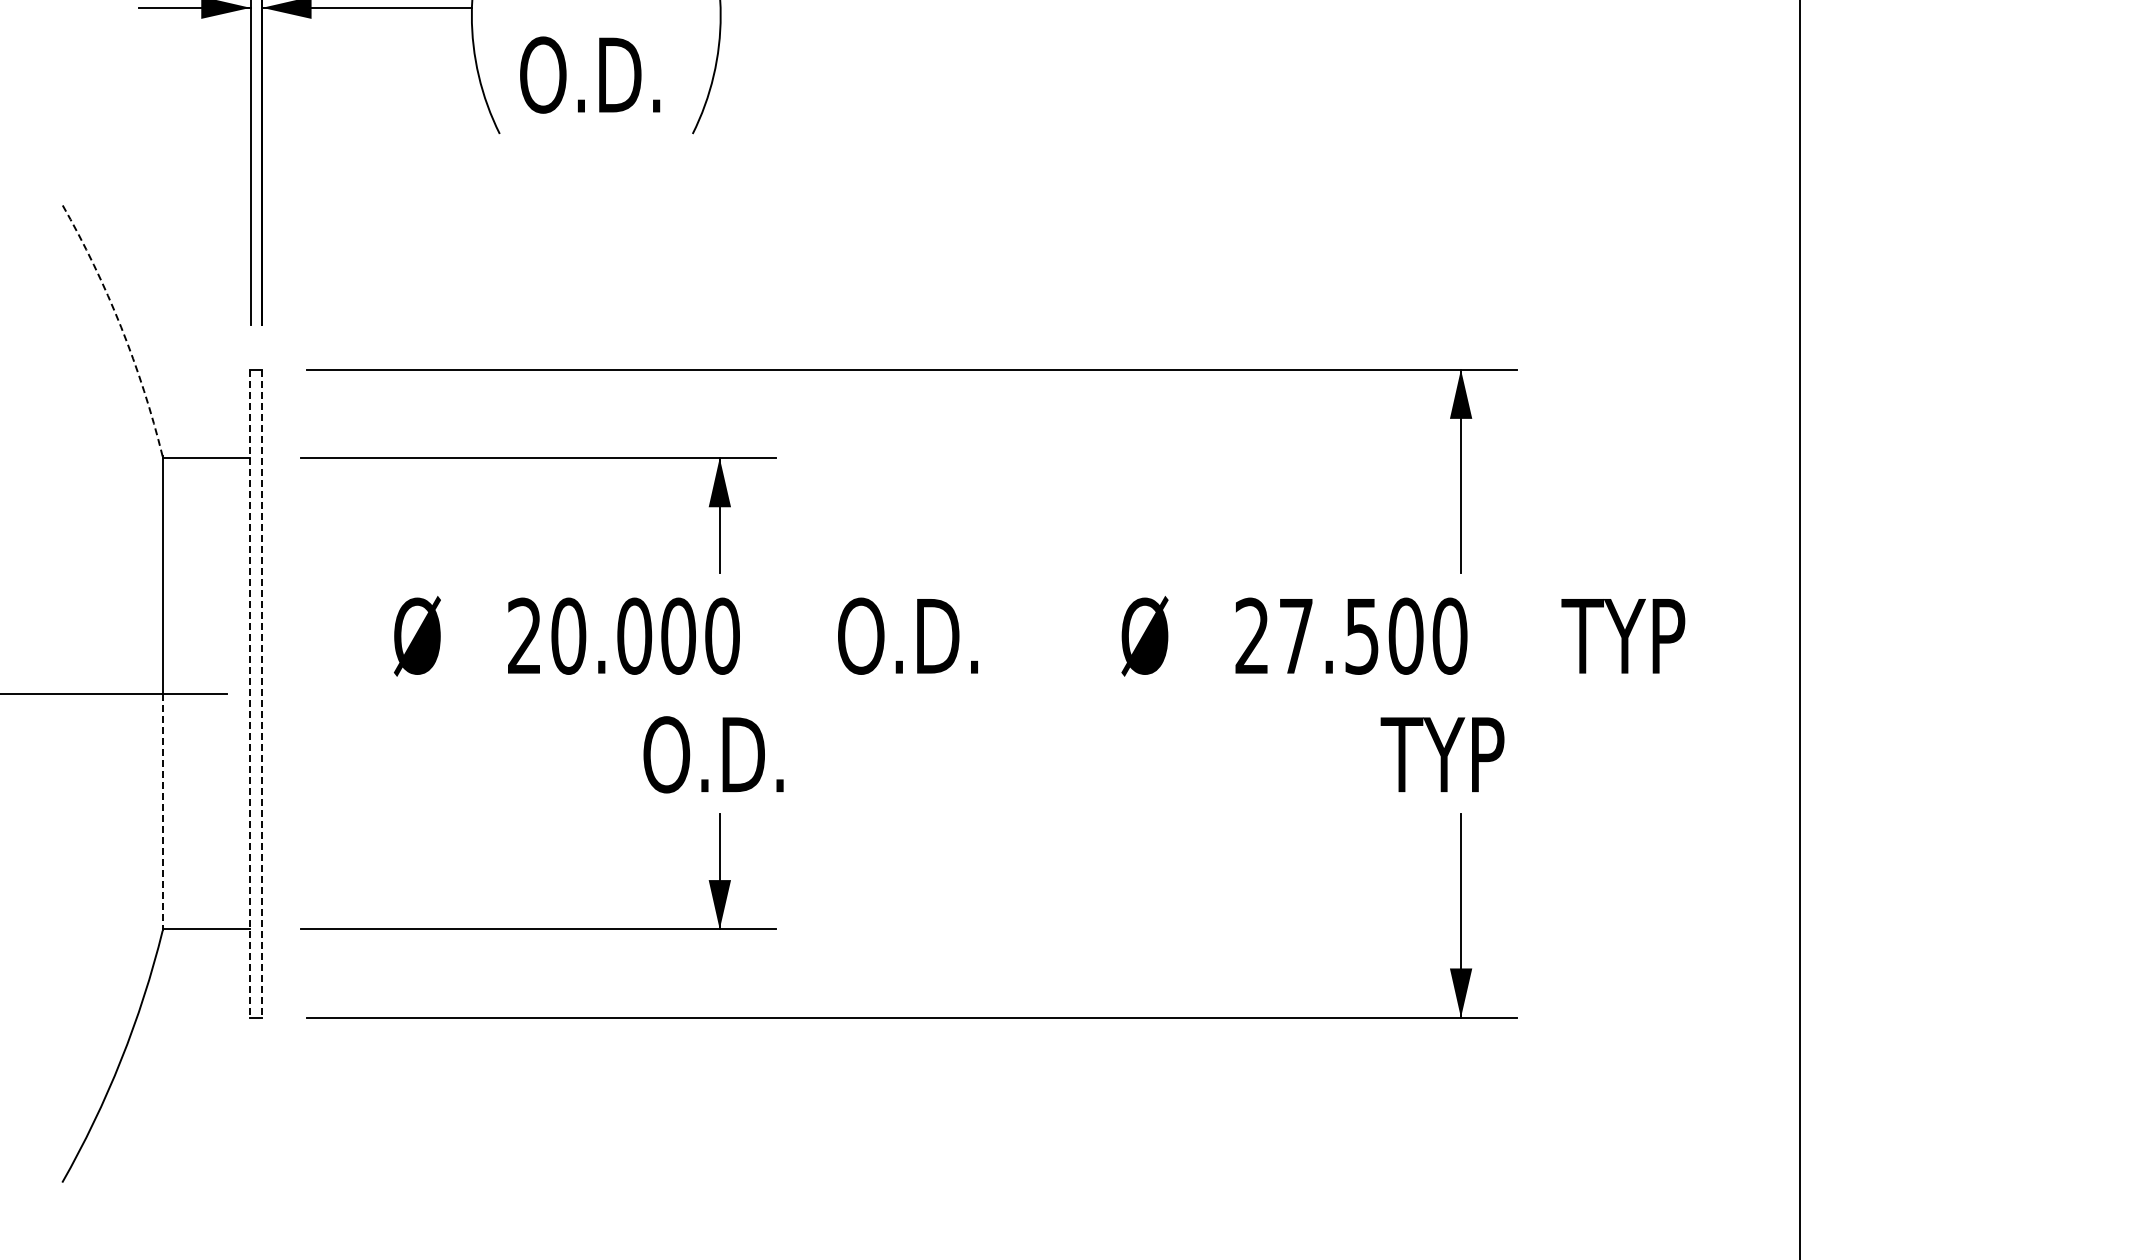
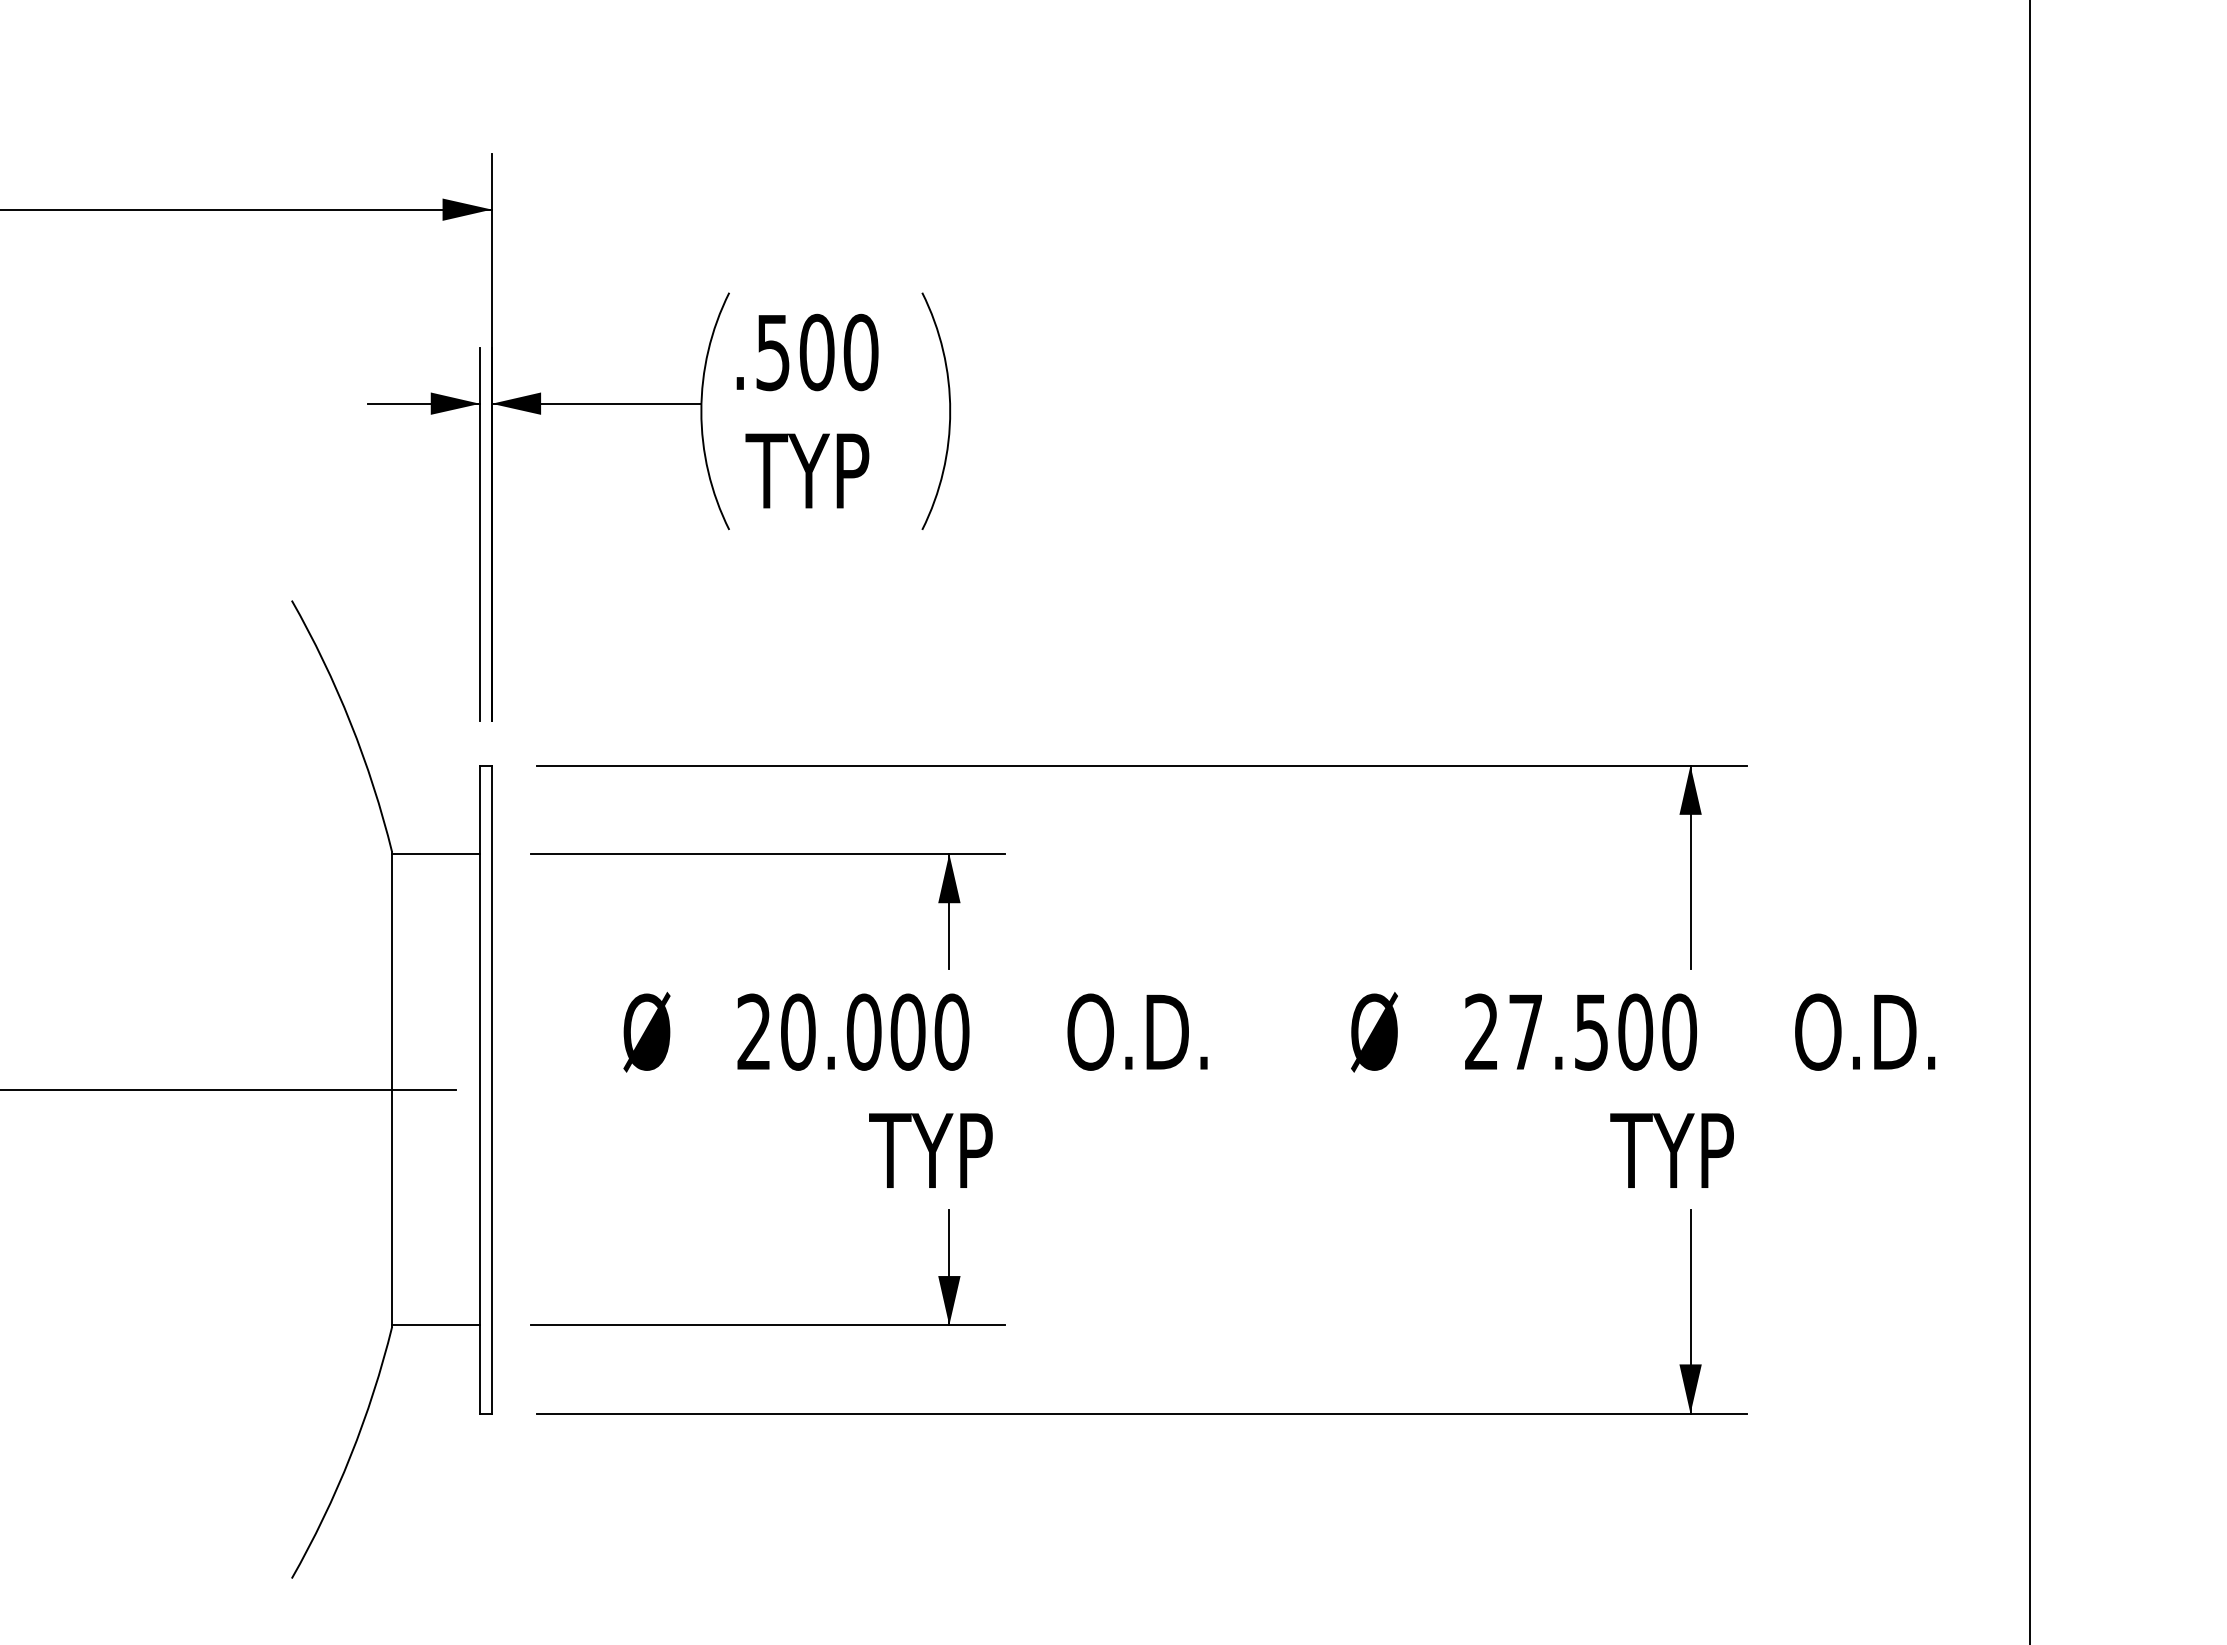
text: (587, 74) -> (817, 470), O.D. -> TYP
arc: (120, 327) -> (350, 723), dashed -> solid
text: (1633, 635) -> (1863, 1031), TYP -> O.D.
line: (249, 694) -> (479, 1090), dashed -> solid
line: (261, 694) -> (491, 1090), dashed -> solid
text: (711, 754) -> (941, 1150), O.D. -> TYP
line: (162, 812) -> (392, 1208), dashed -> solid

